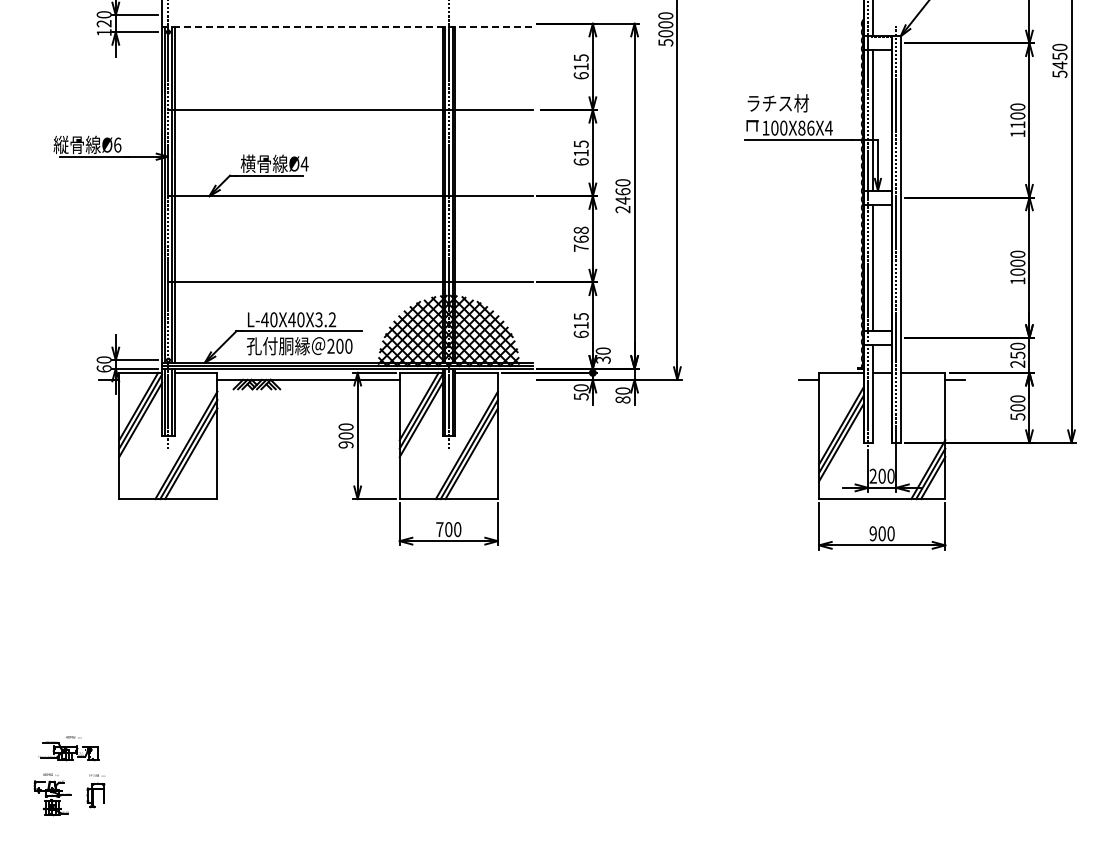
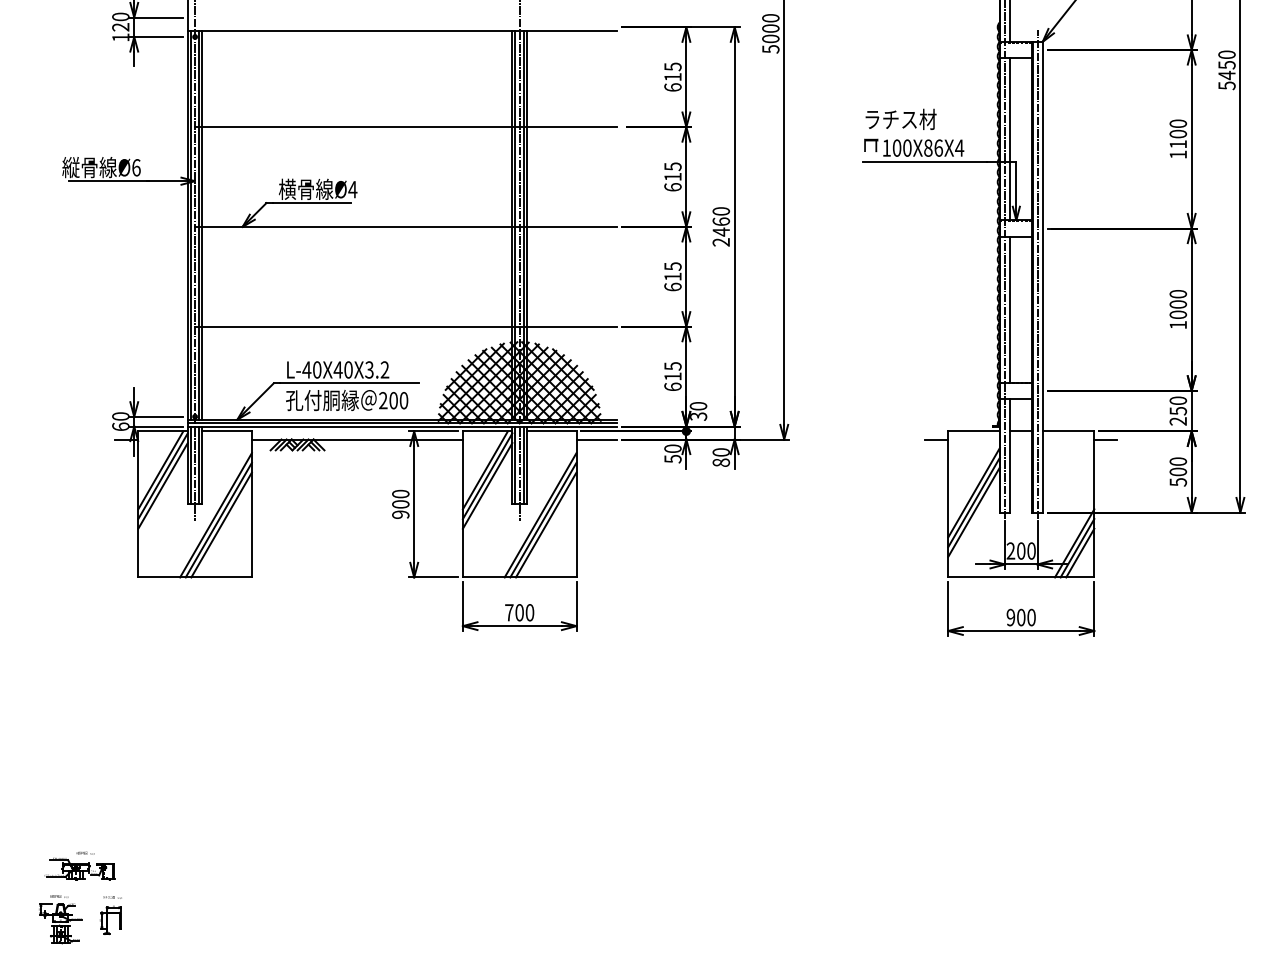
line: (348, 26) -> (403, 30), dashed -> solid
text: (580, 238) -> (672, 275), 768 -> 615
line: (514, 379) -> (595, 439), added

